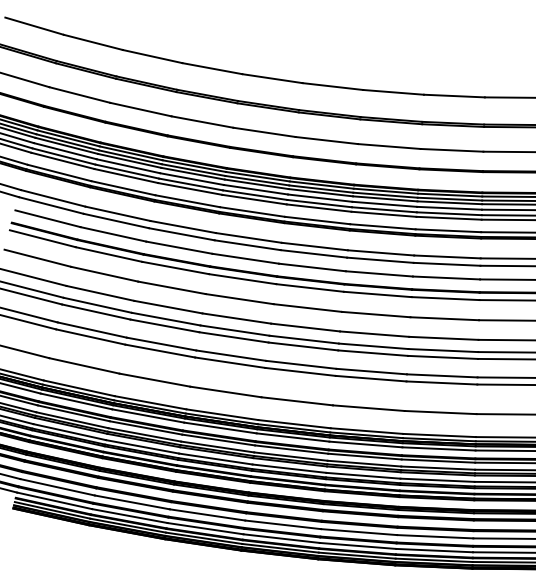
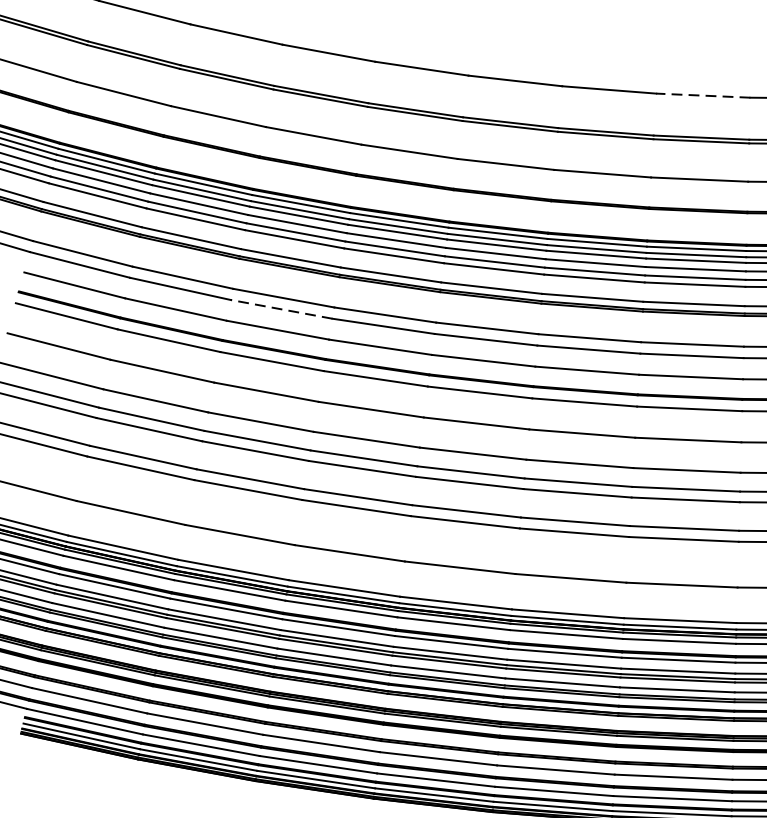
line: (453, 96) -> (701, 96), solid -> dashed
line: (181, 234) -> (281, 309), solid -> dashed

